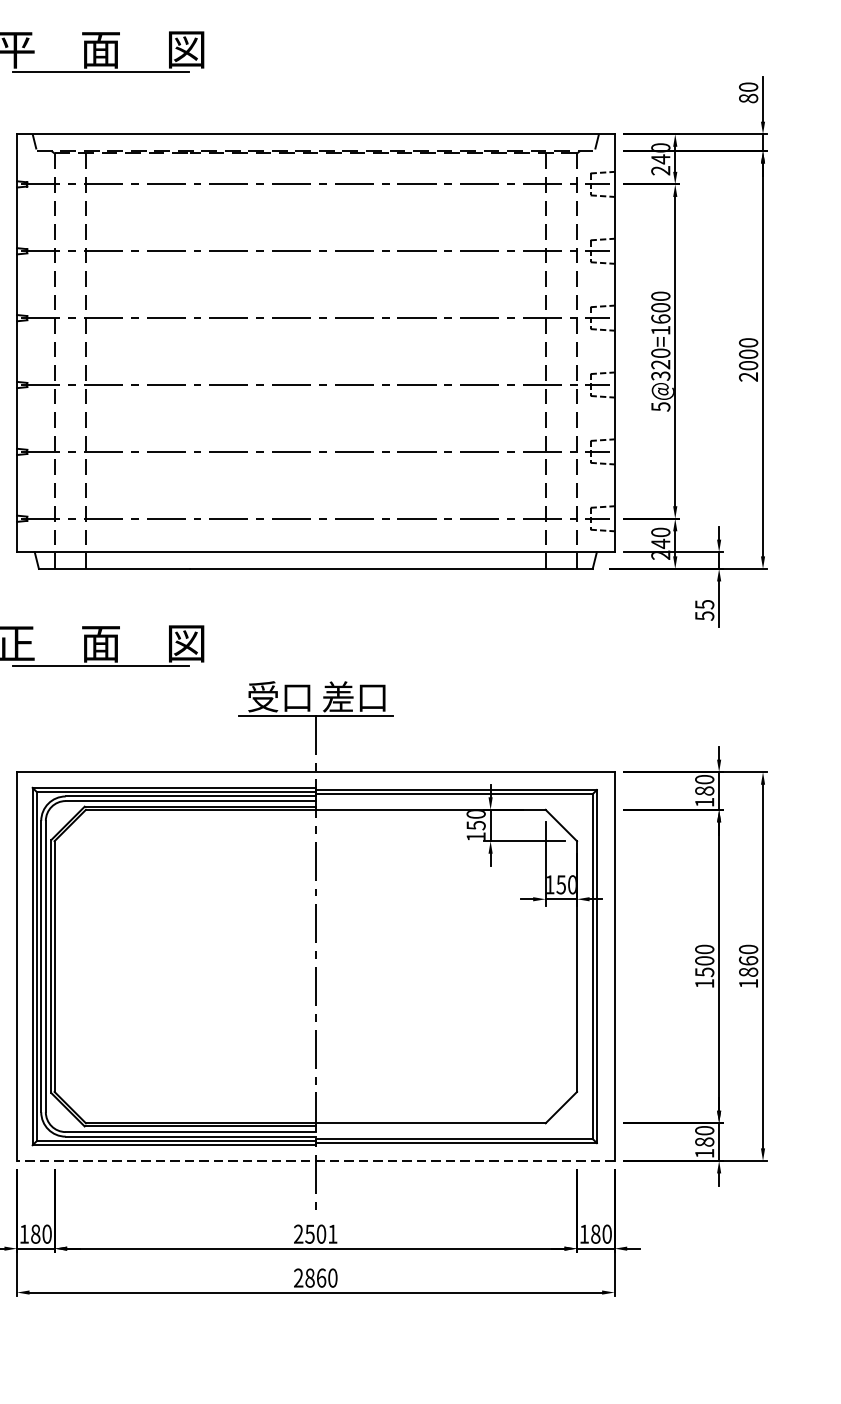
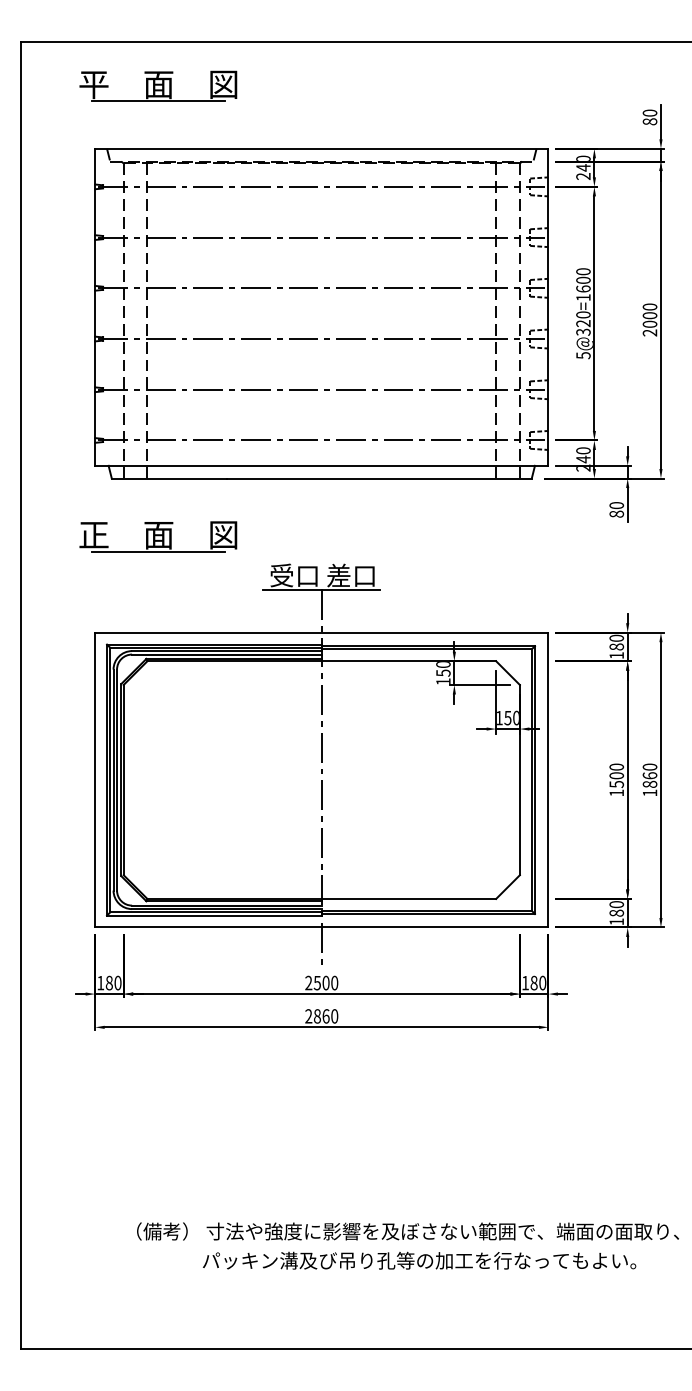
text: (704, 609) -> (616, 509), 55 -> 80
line: (315, 1160) -> (321, 927), dashed -> solid
text: (332, 1233) -> (334, 982), 2501 -> 2500

